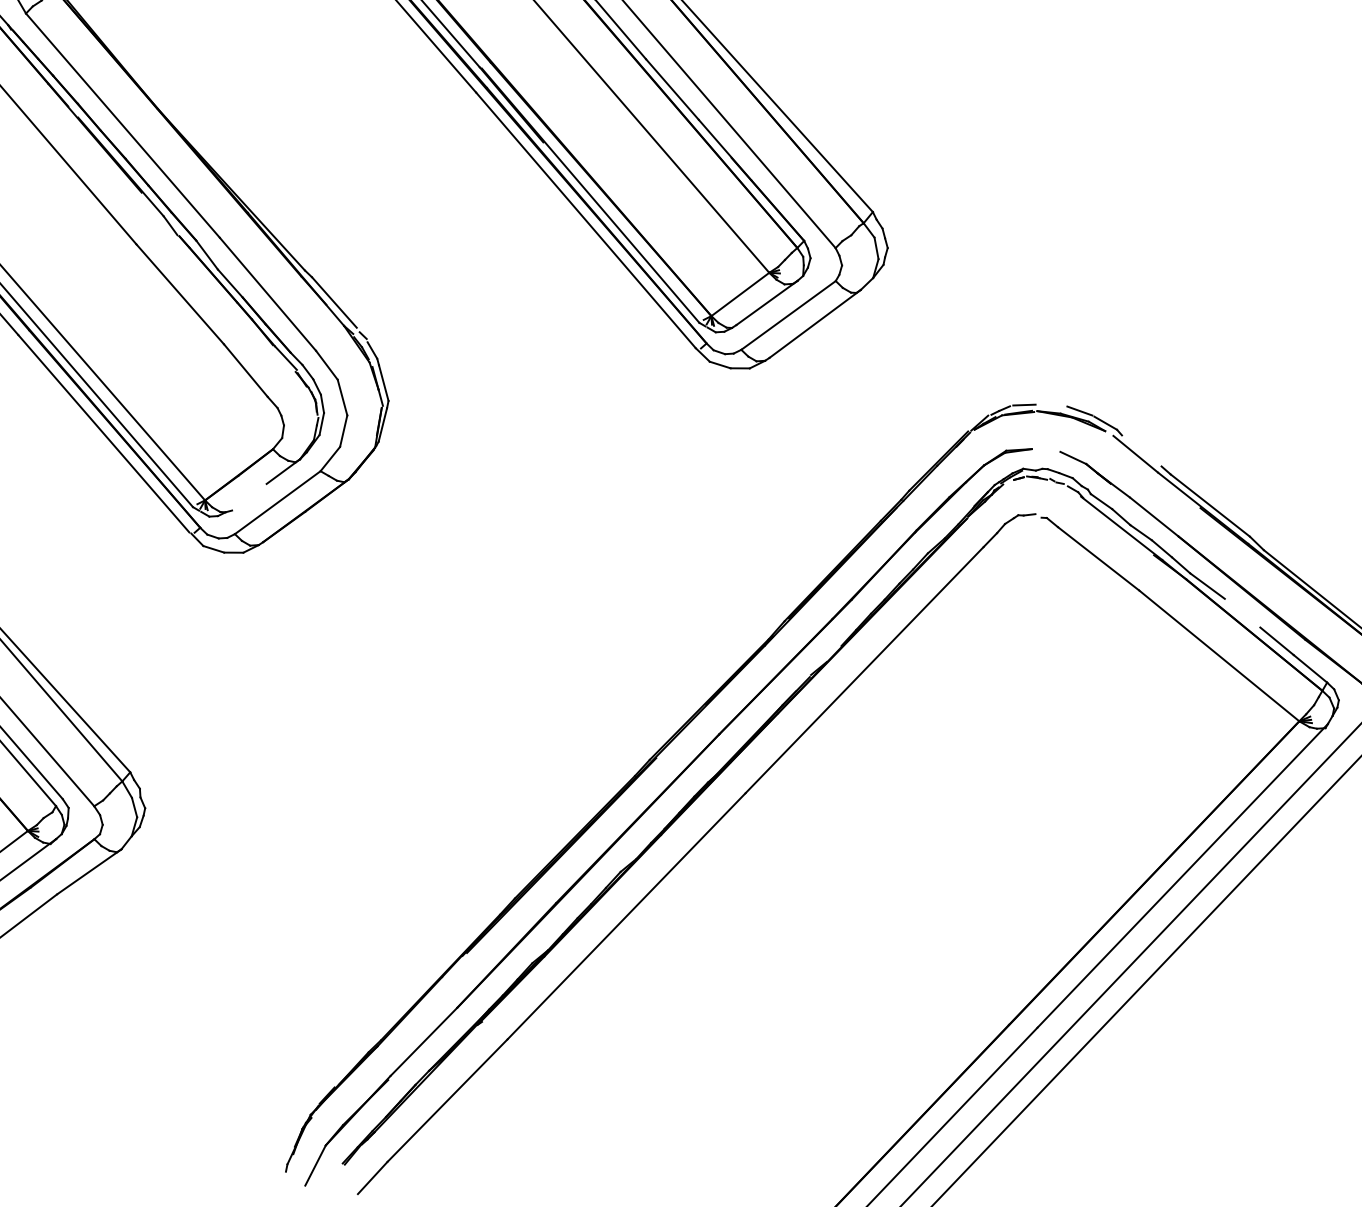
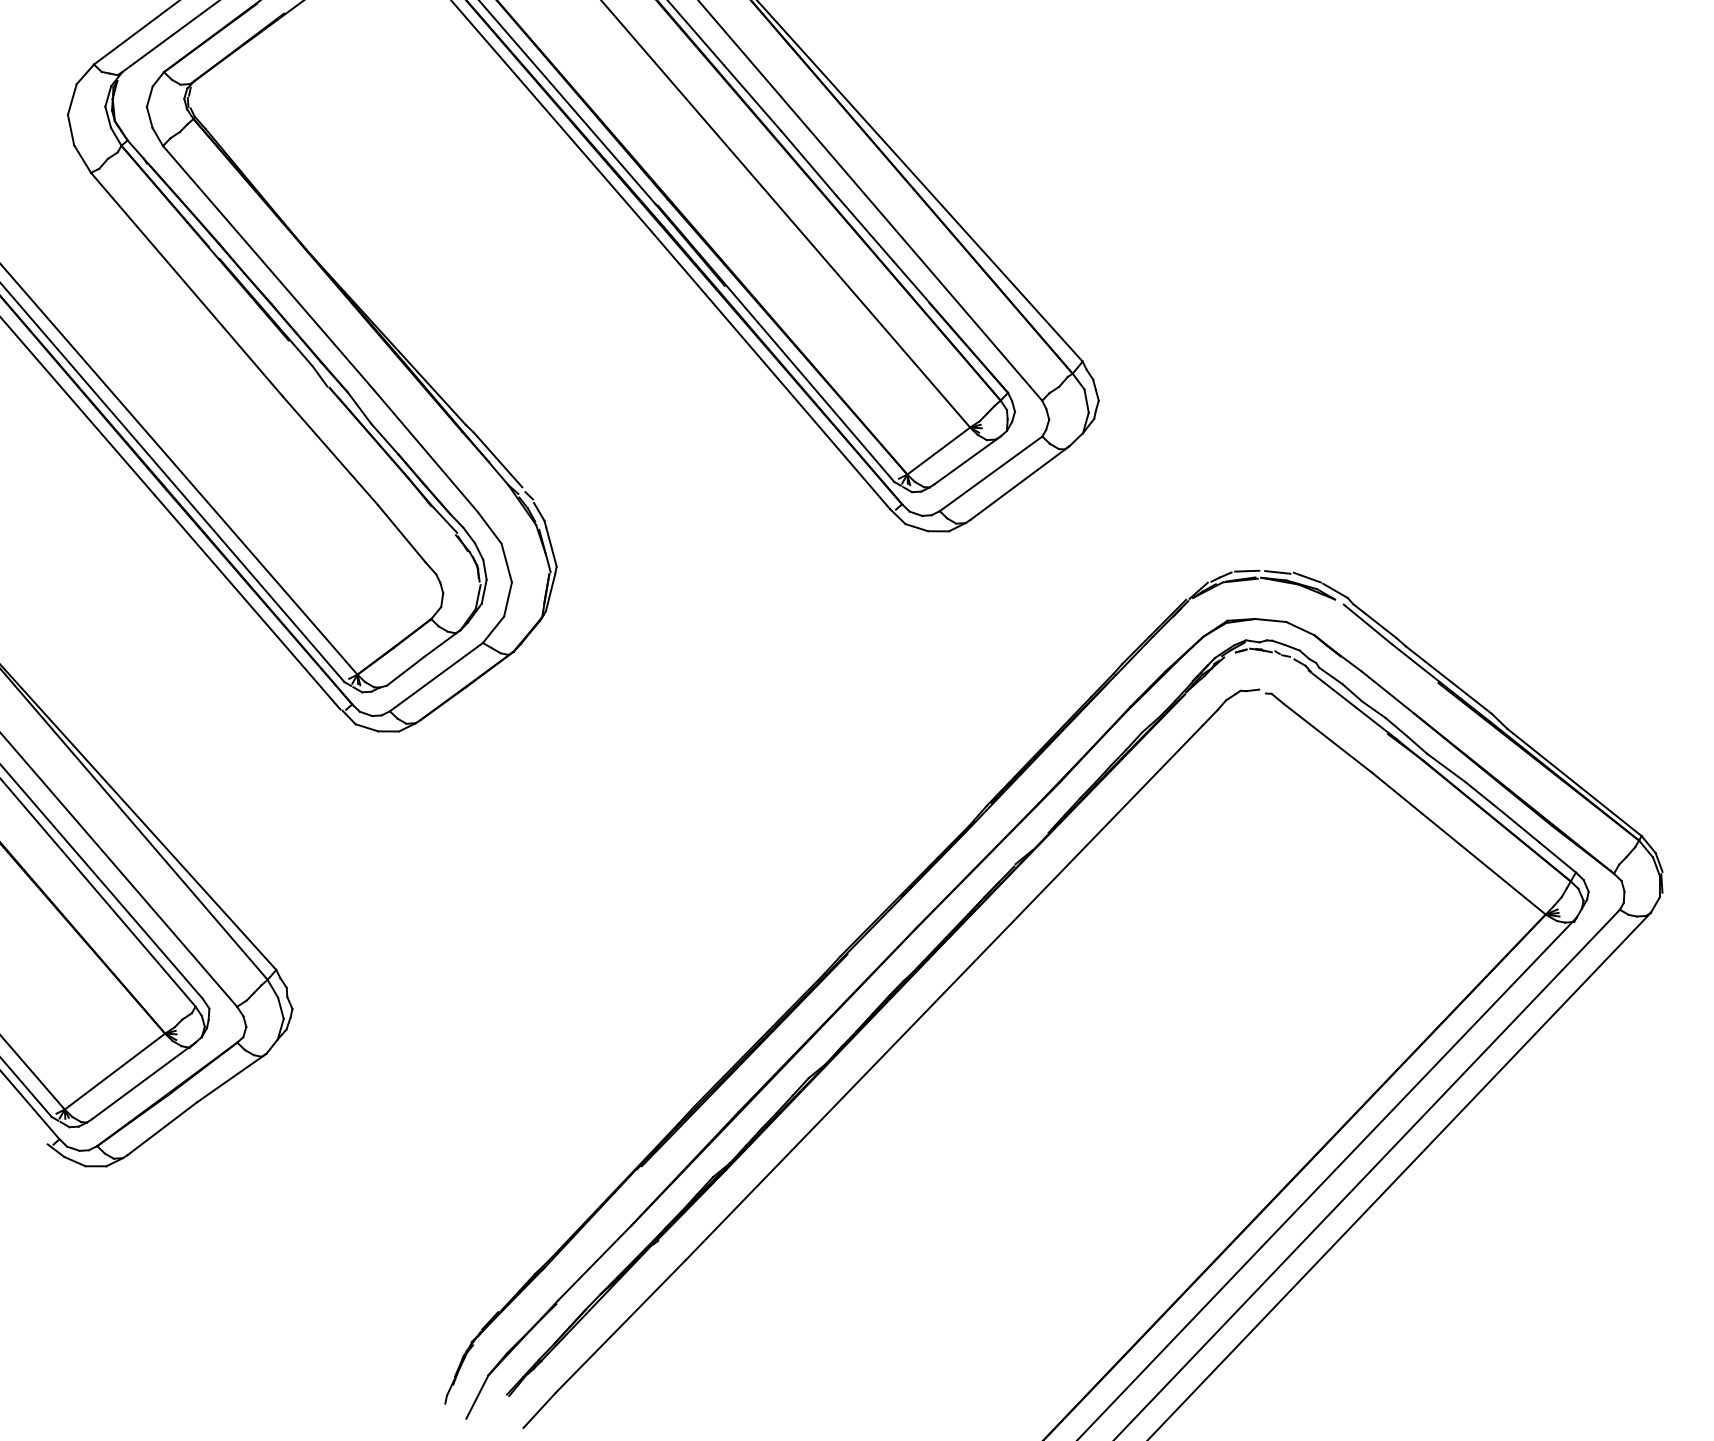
line: (1052, 406) -> (1277, 572), added
line: (1045, 450) -> (1270, 620), added
line: (1141, 450) -> (1374, 620), added
line: (249, 496) -> (405, 670), added
line: (1242, 612) -> (1483, 796), added

